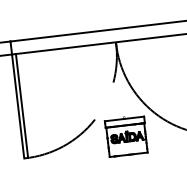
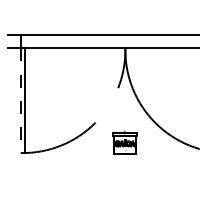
line: (17, 107) -> (20, 101), solid -> dashed
part: (126, 135) -> (124, 142), size x0.6

